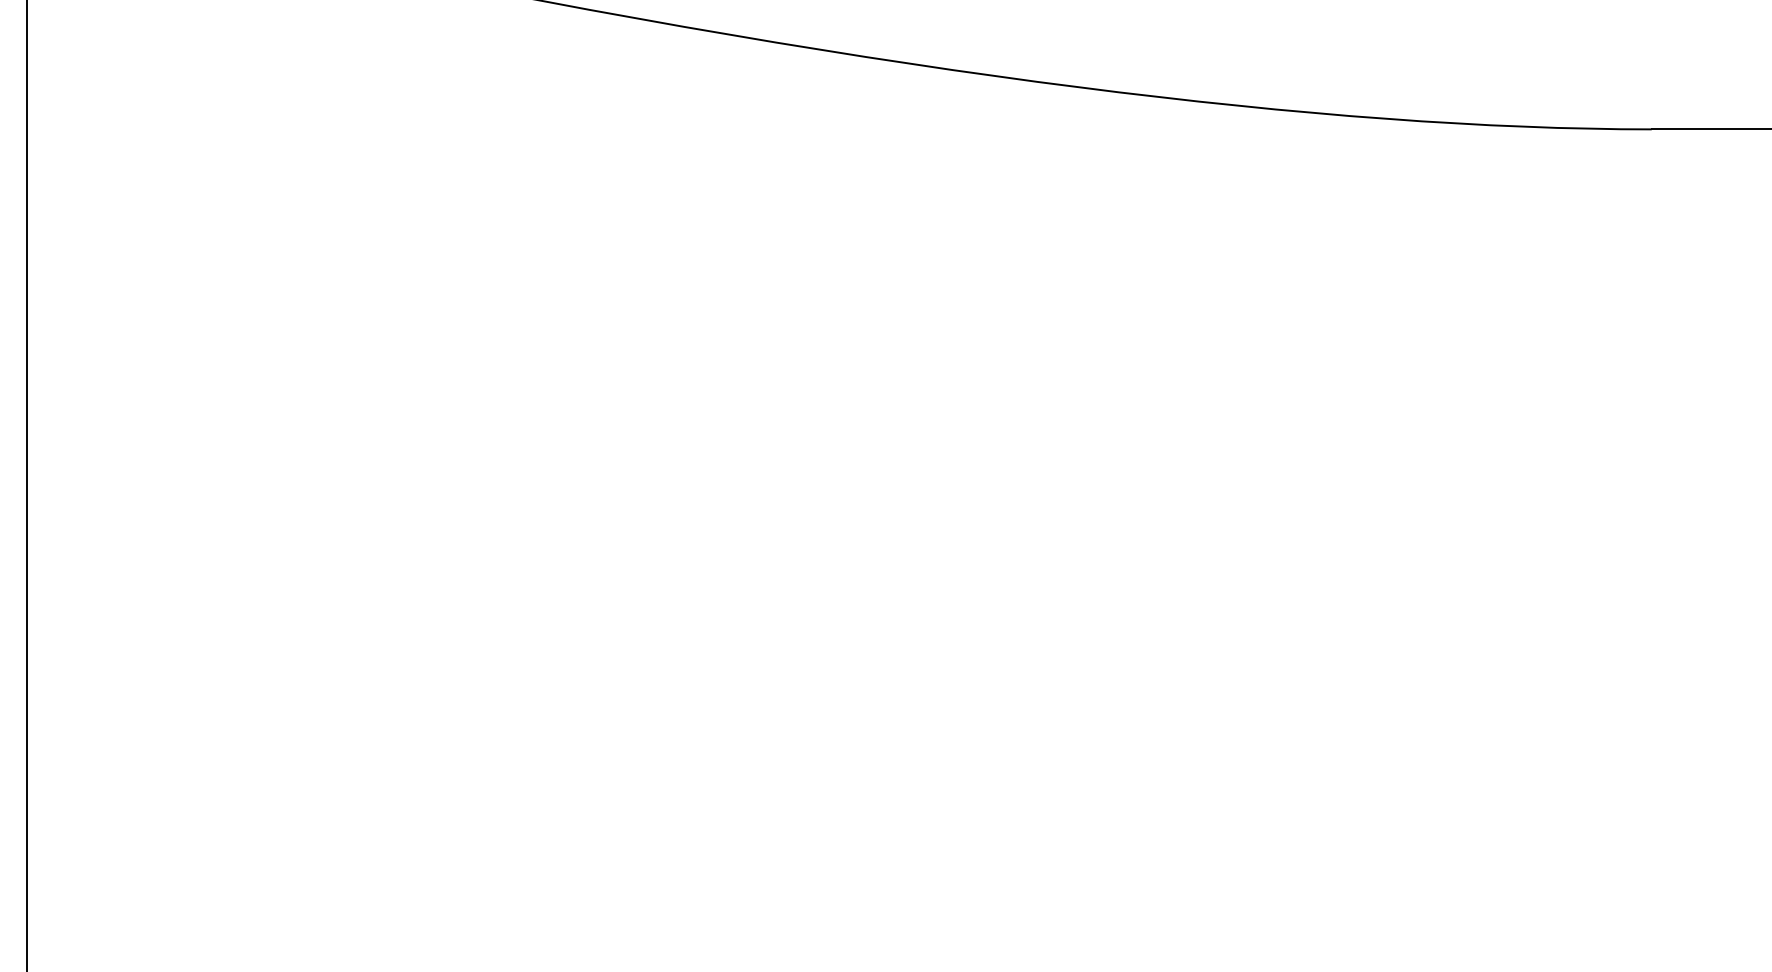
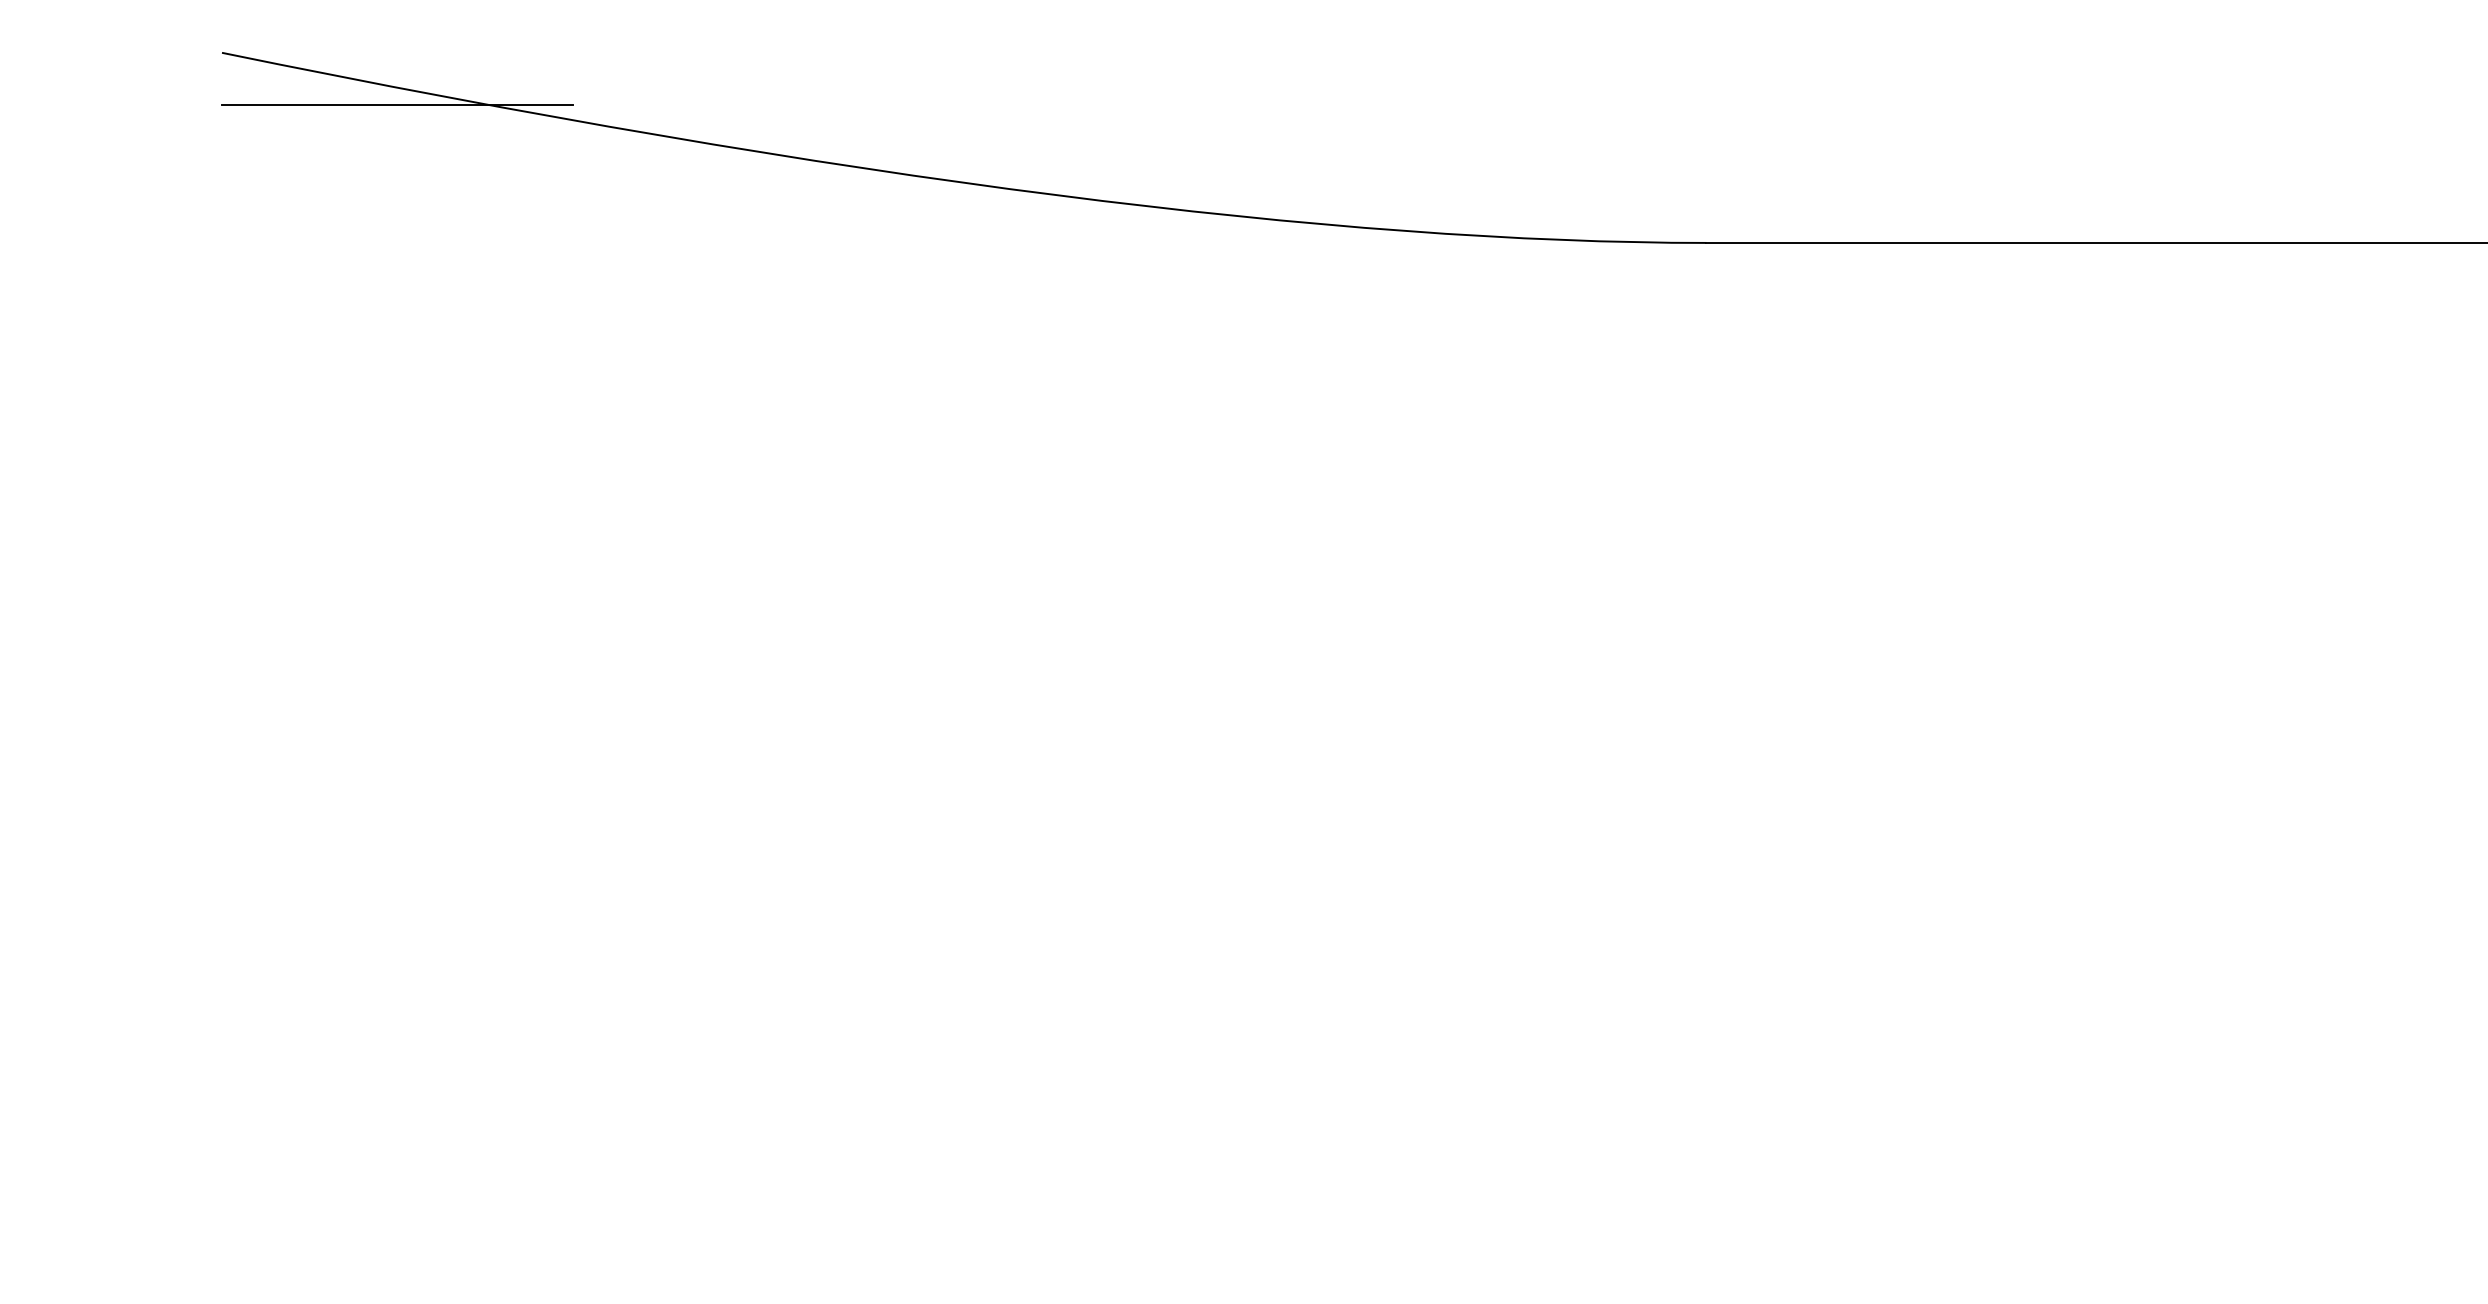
line: (497, 8) -> (397, 105), added

